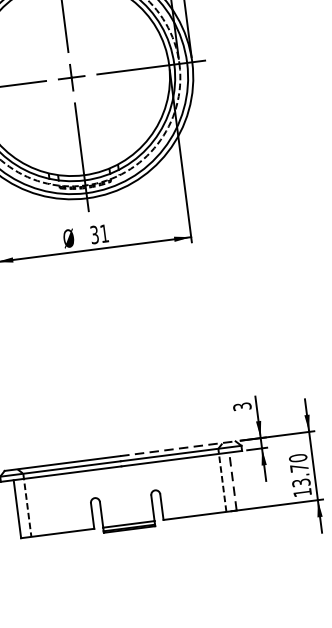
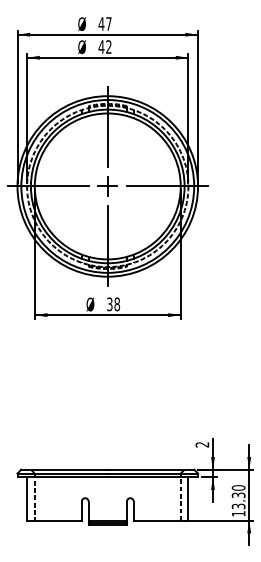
text: (104, 233) -> (117, 304), 31 -> 38
text: (242, 406) -> (202, 444), 3 -> 2
line: (178, 448) -> (151, 469), dashed -> solid
text: (299, 468) -> (238, 495), 13.70 -> 13.30
line: (233, 482) -> (188, 499), dashed -> solid

